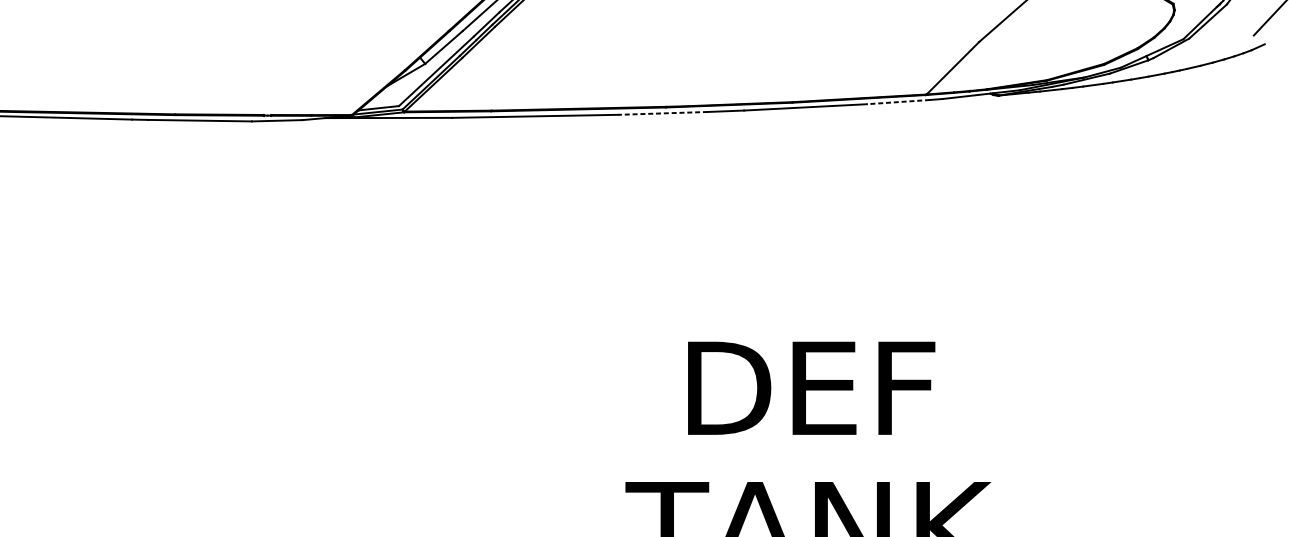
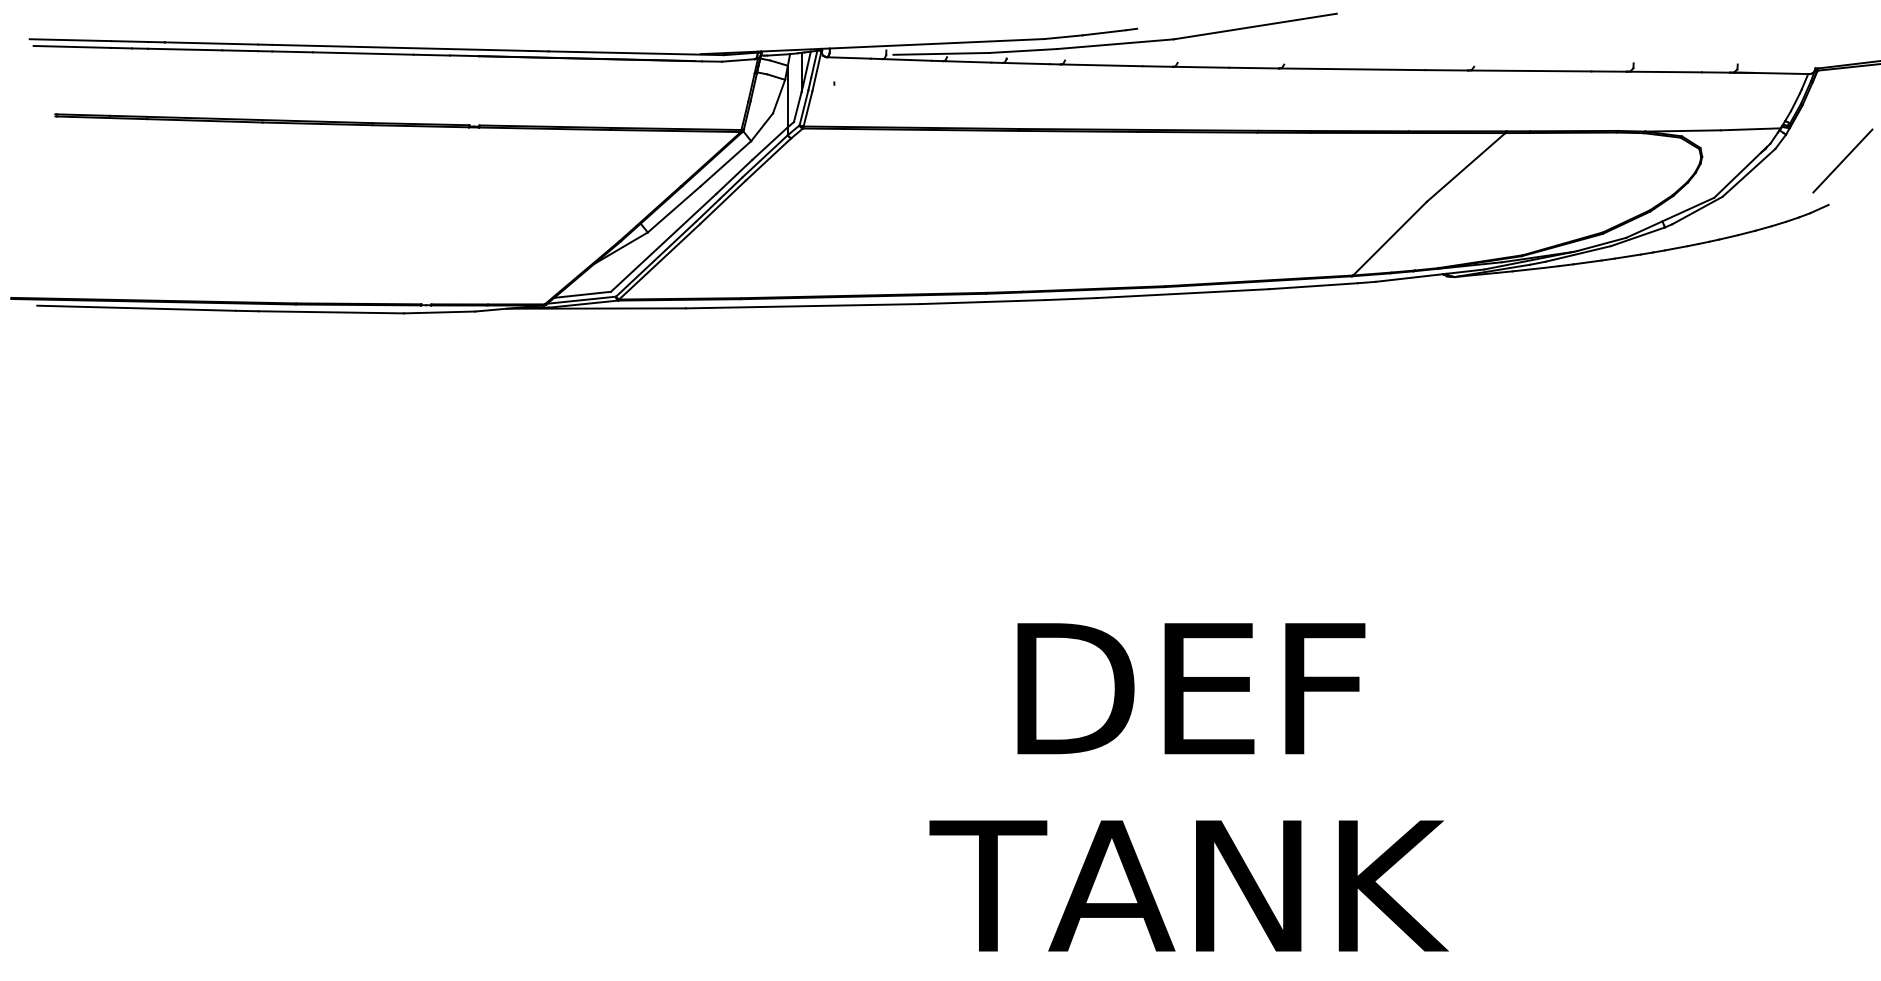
line: (898, 102) -> (1313, 286), dashed -> solid
line: (663, 113) -> (982, 302), dashed -> solid

